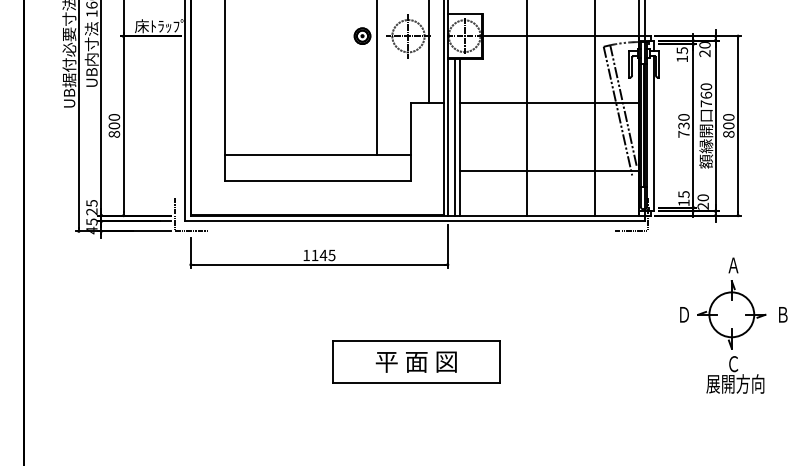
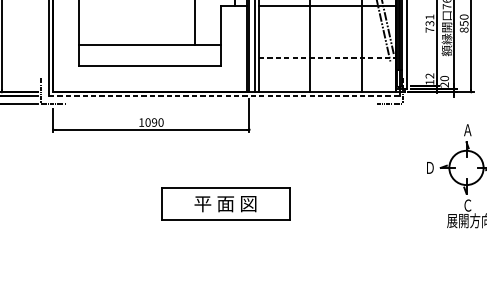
text: (683, 117) -> (429, 17), 730 -> 731
text: (728, 125) -> (463, 23), 800 -> 850
line: (549, 170) -> (327, 57), solid -> dashed
text: (683, 194) -> (429, 76), 15 -> 12
line: (415, 221) -> (224, 96), solid -> dashed
text: (323, 255) -> (154, 122), 1145 -> 1090

